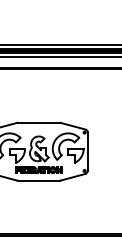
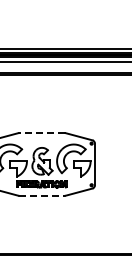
line: (39, 123) -> (42, 133), solid -> dashed
line: (39, 180) -> (42, 195), solid -> dashed

